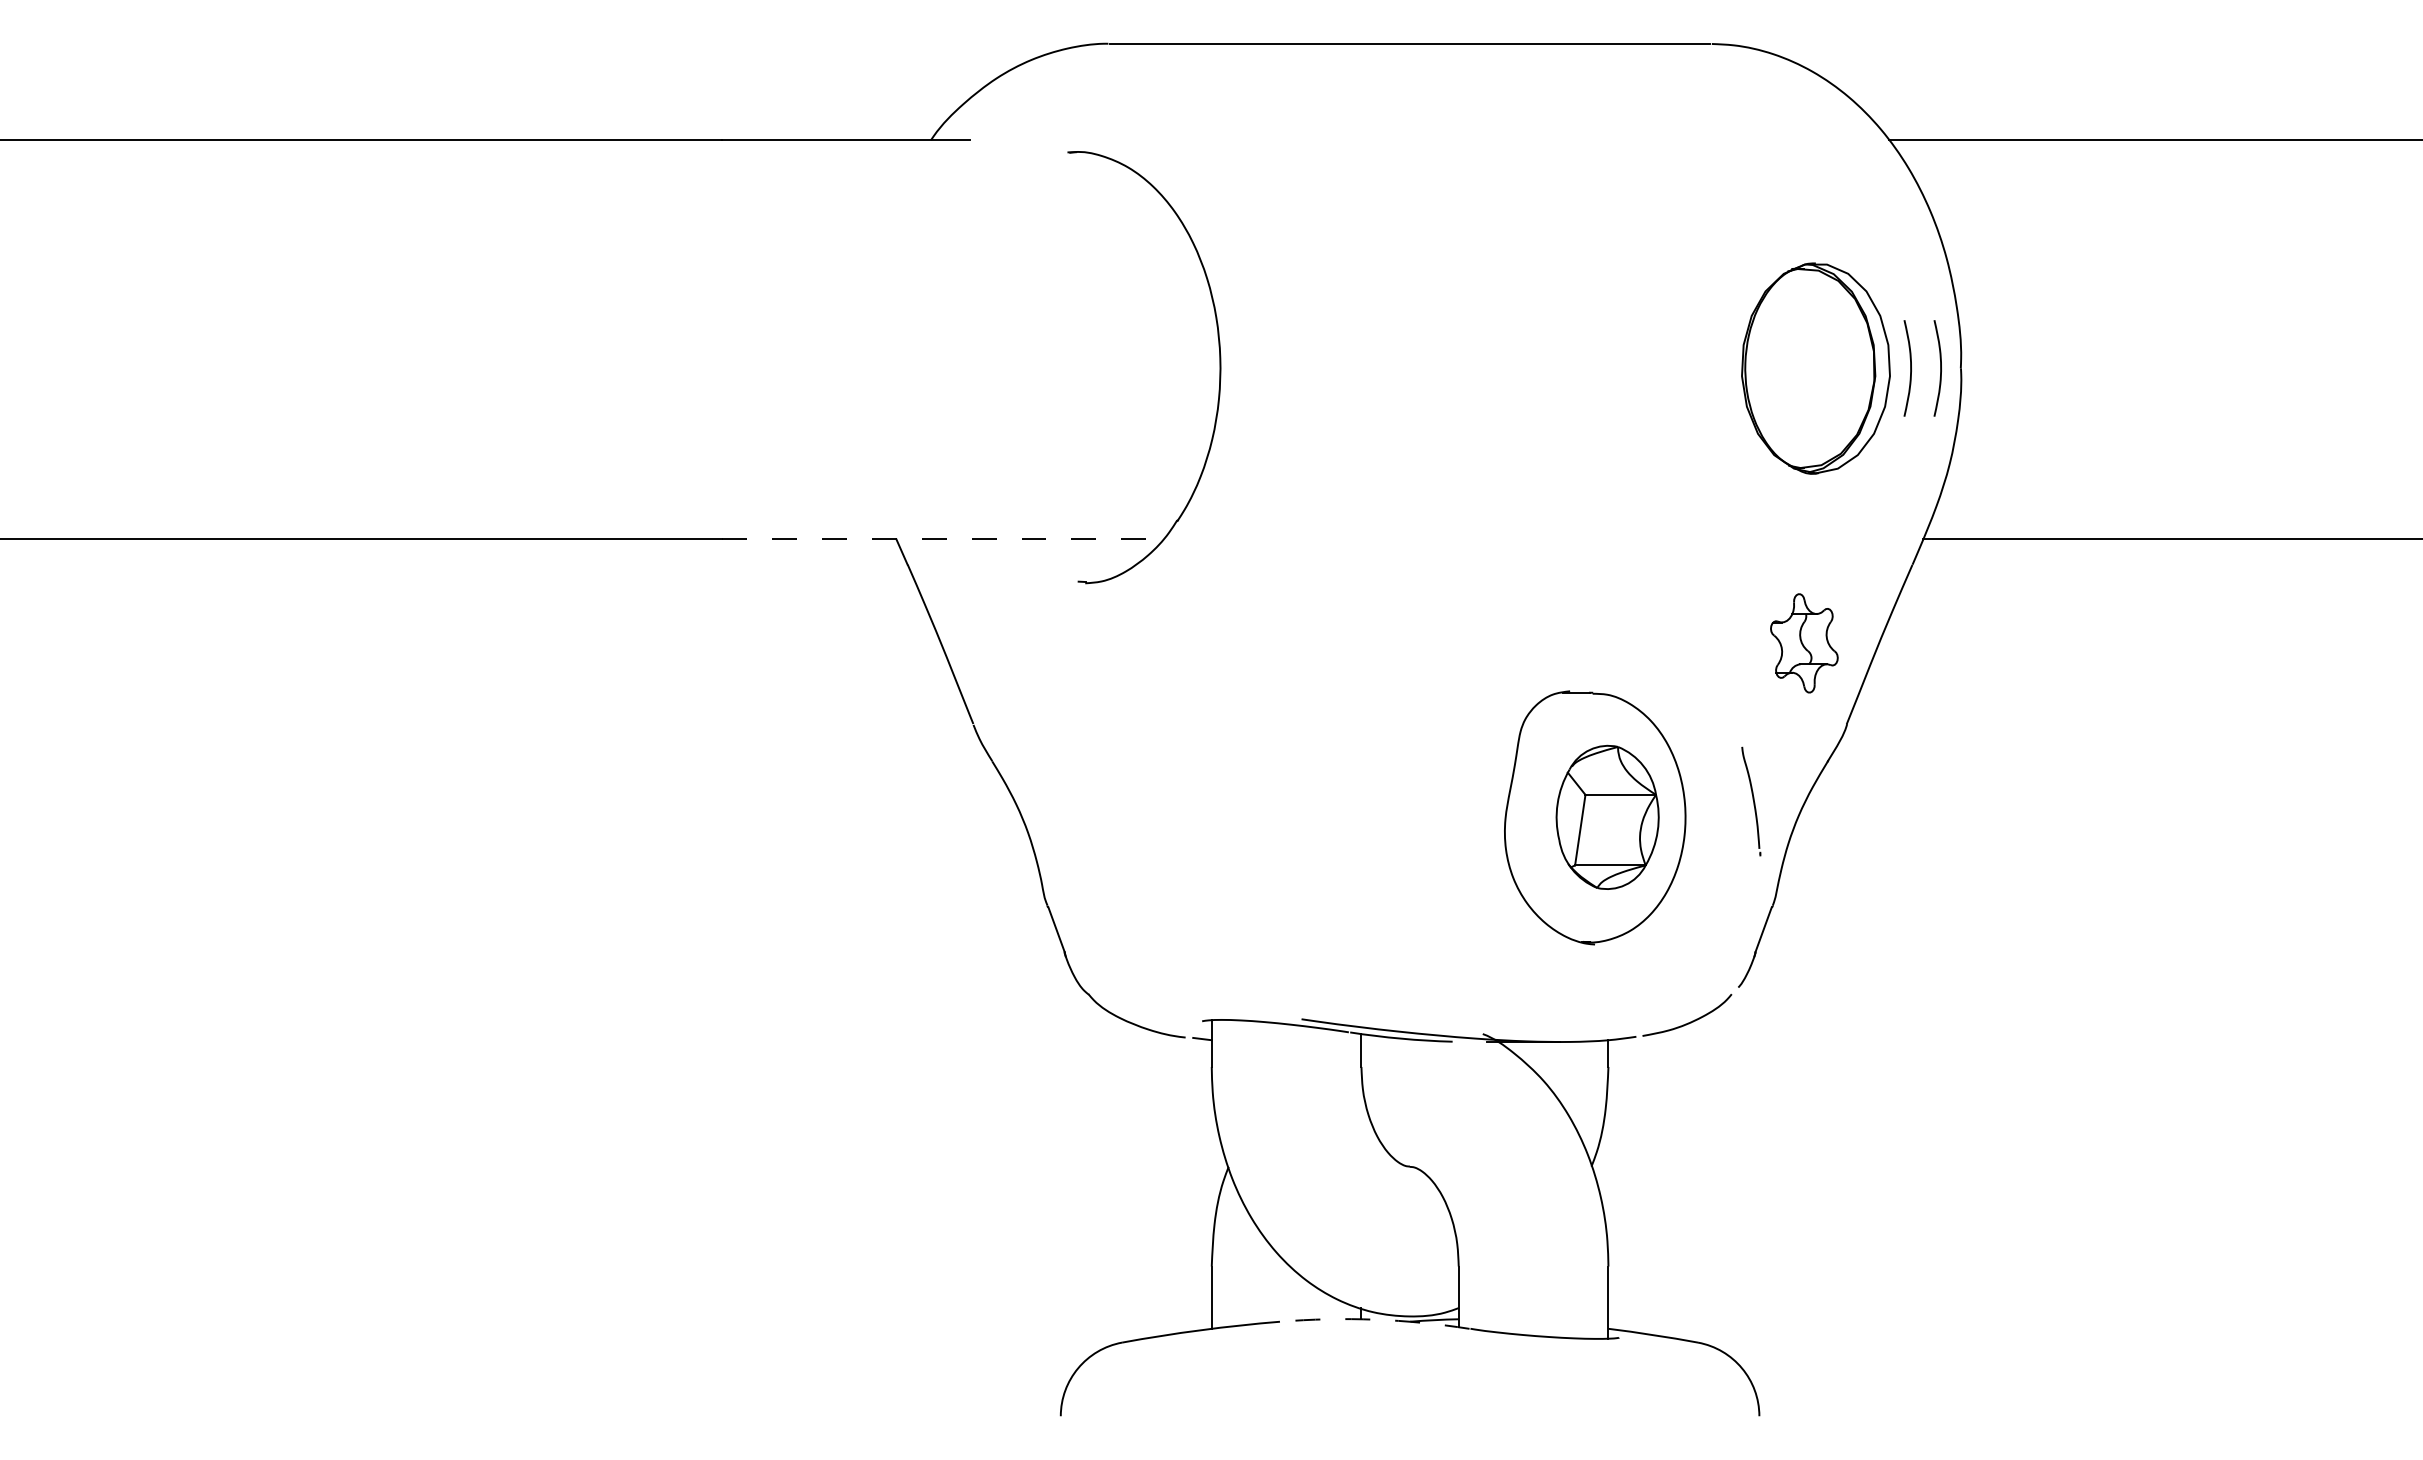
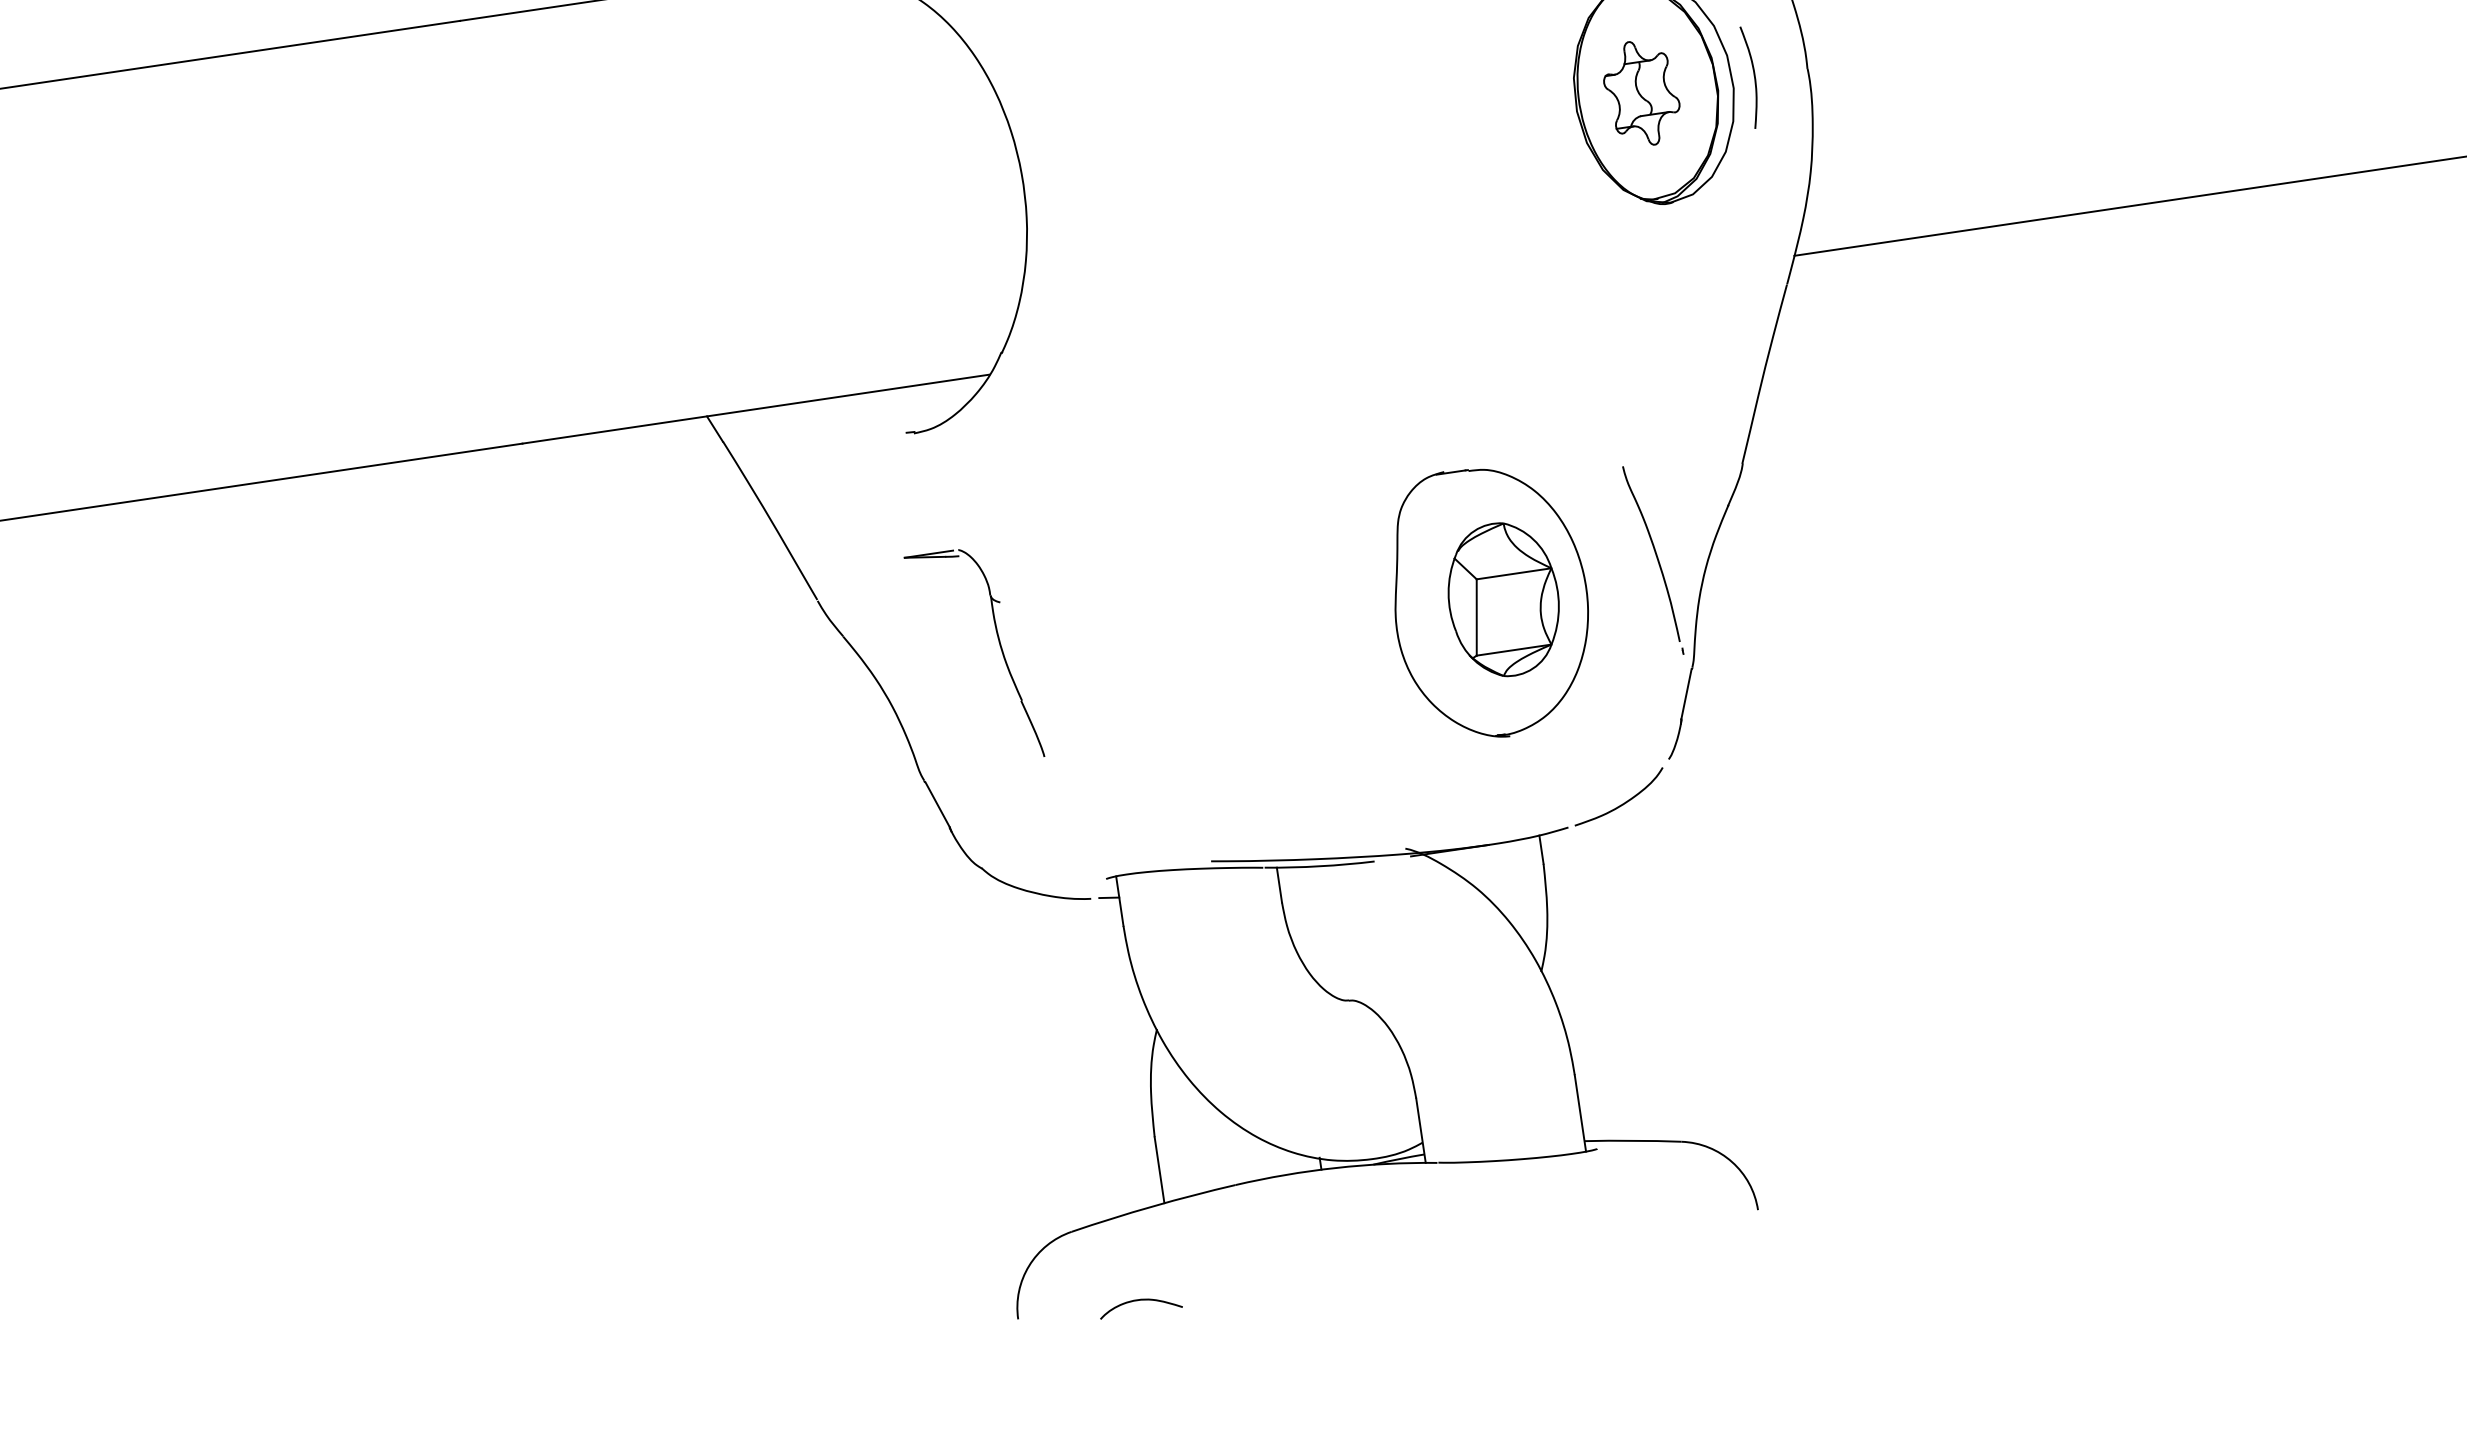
curve: (1940, 368) -> (1786, 72), removed
line: (943, 539) -> (756, 409), dashed -> solid
part: (1804, 643) -> (1641, 93), moved
part: (1135, 793) -> (999, 648), added
part: (1751, 801) -> (1653, 560), size x1.67
arc: (1374, 1319) -> (1335, 1167), dashed -> solid
curve: (1175, 1415) -> (1139, 1300), added

